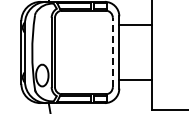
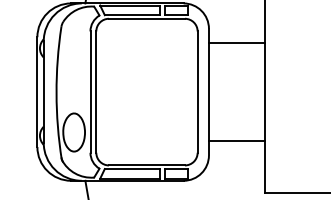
line: (112, 52) -> (197, 92), dashed -> solid

